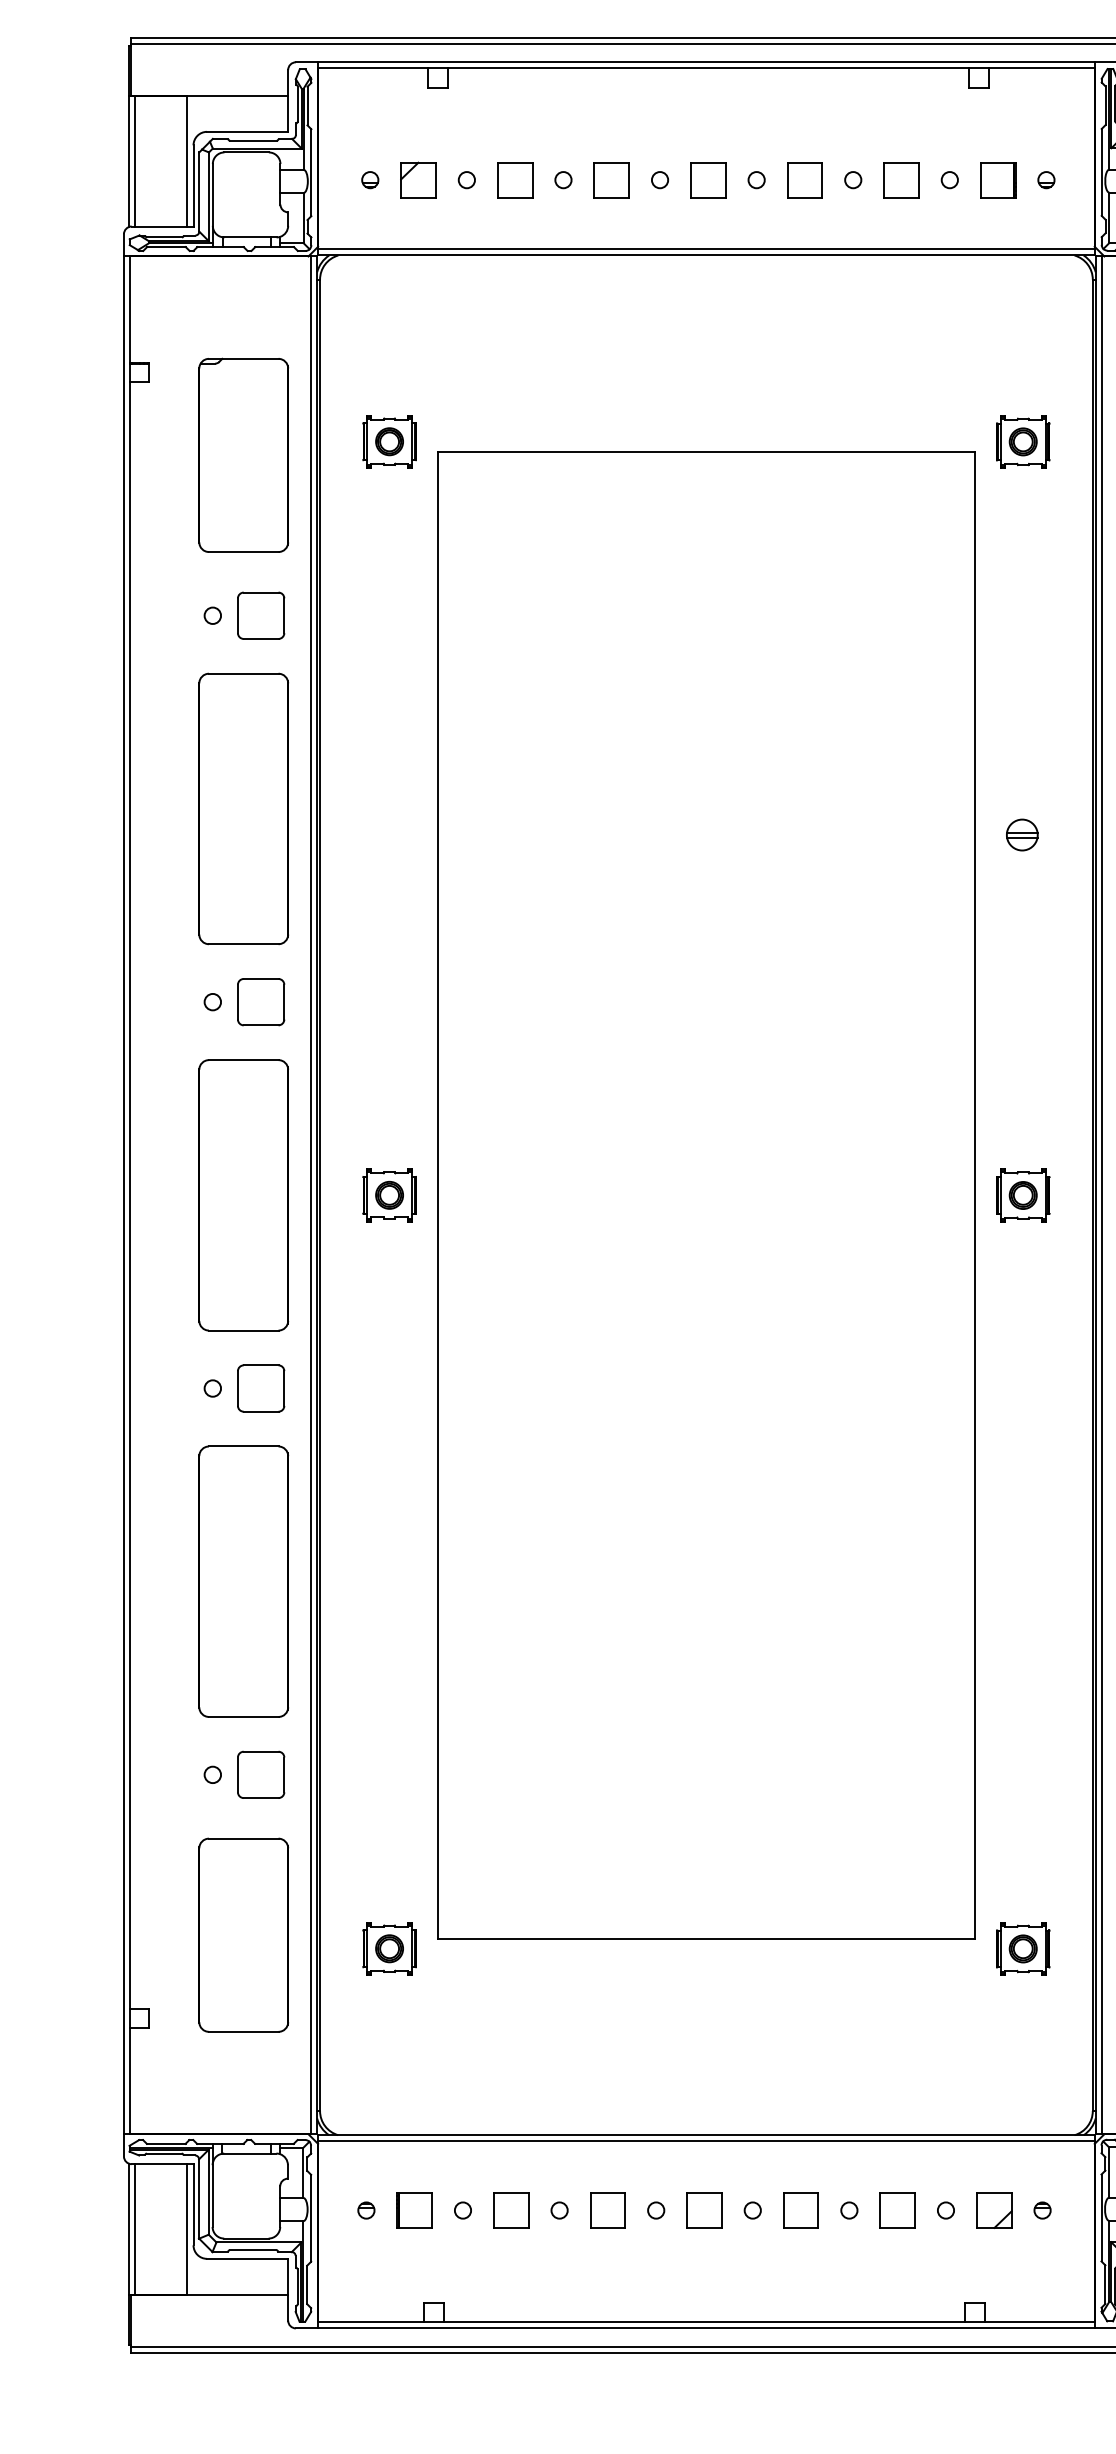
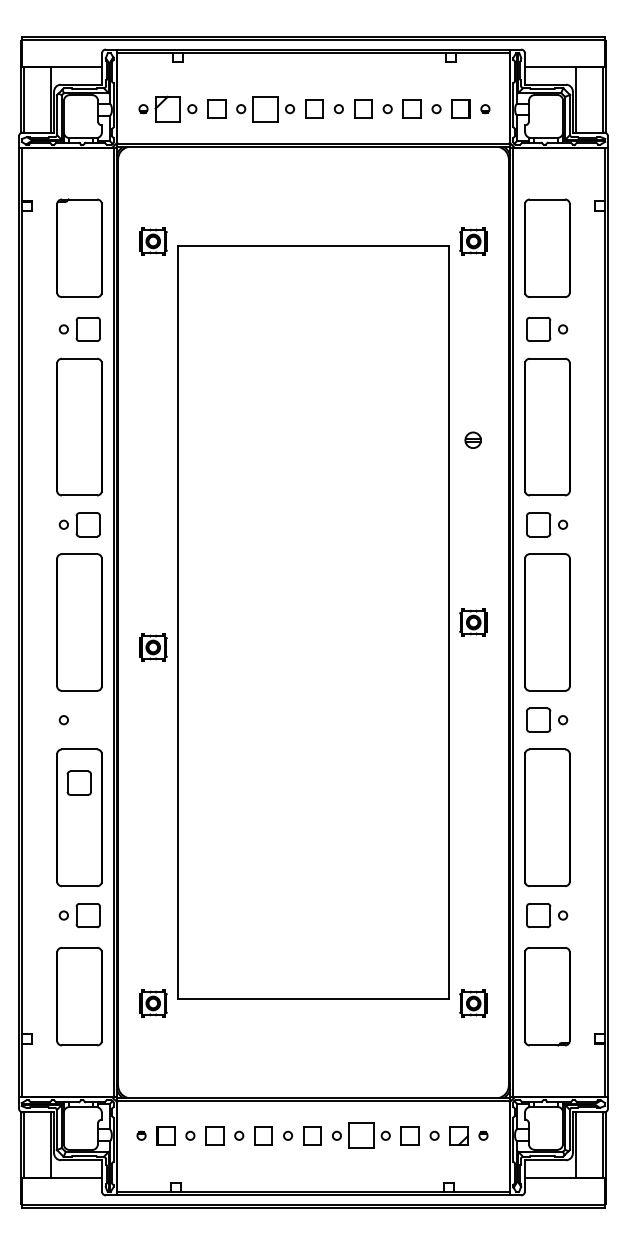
part: (417, 178) -> (167, 108), size x1.4
part: (611, 178) -> (265, 108), size x1.4
part: (390, 1195) -> (153, 647), moved
part: (259, 1387) -> (78, 782), moved
part: (801, 2209) -> (361, 1135), size x1.4

